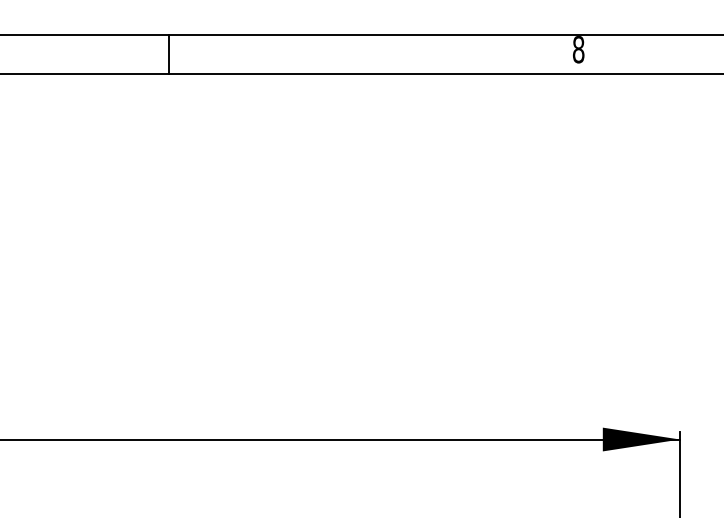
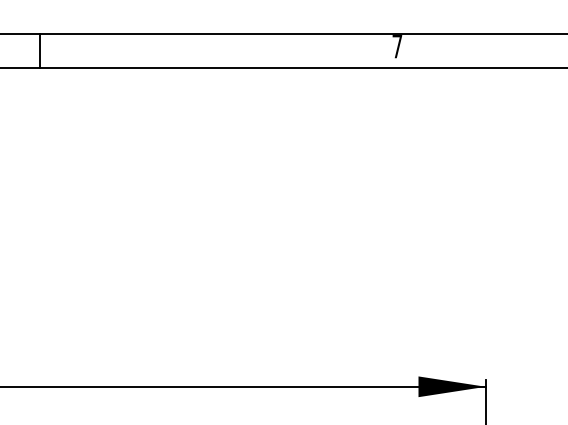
text: (578, 49) -> (397, 46), 8 -> 7

